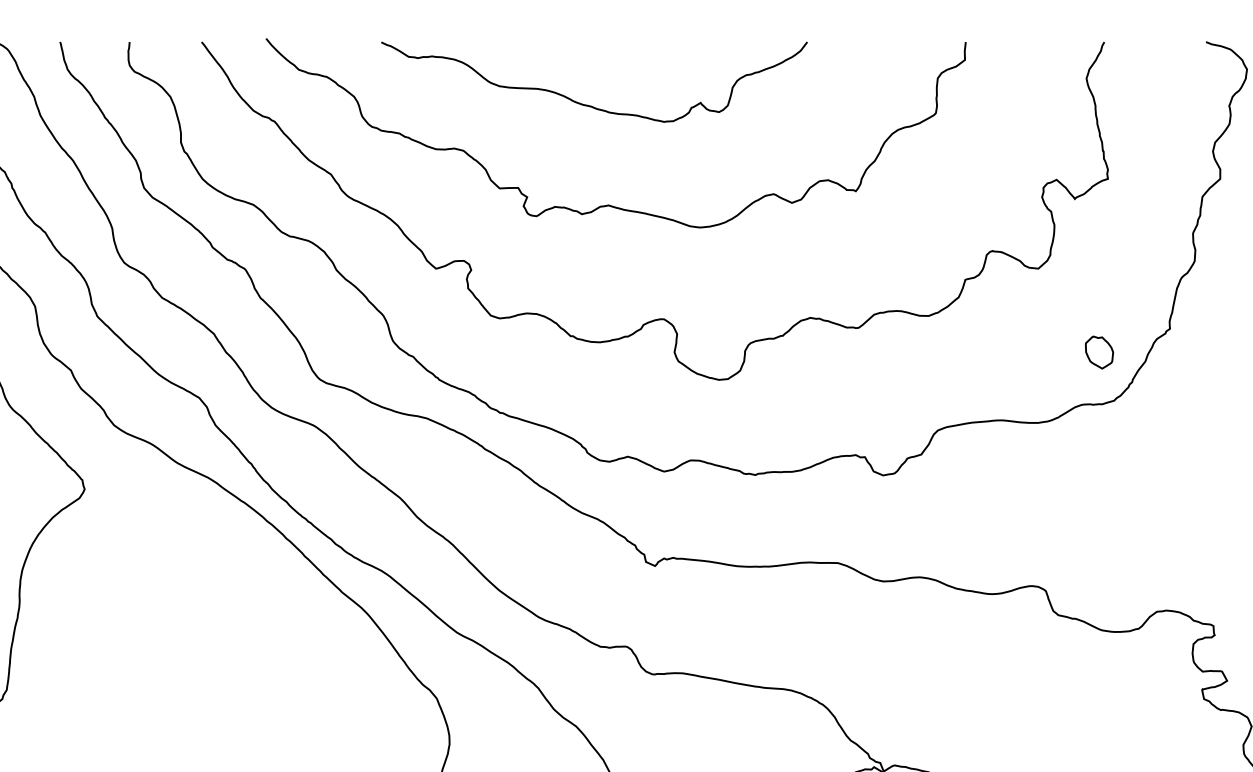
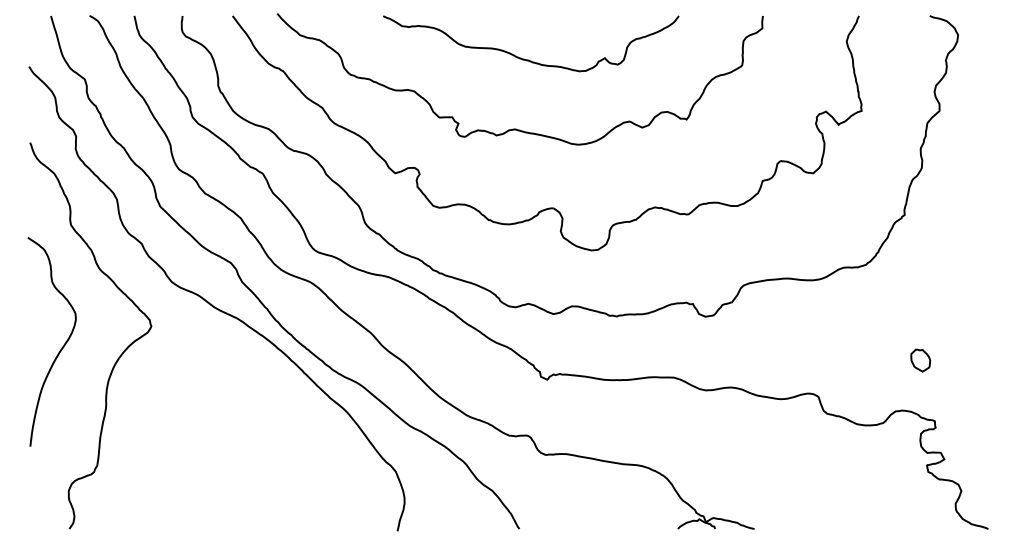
curve: (590, 104) -> (528, 59), moved
part: (1099, 352) -> (920, 360), moved

